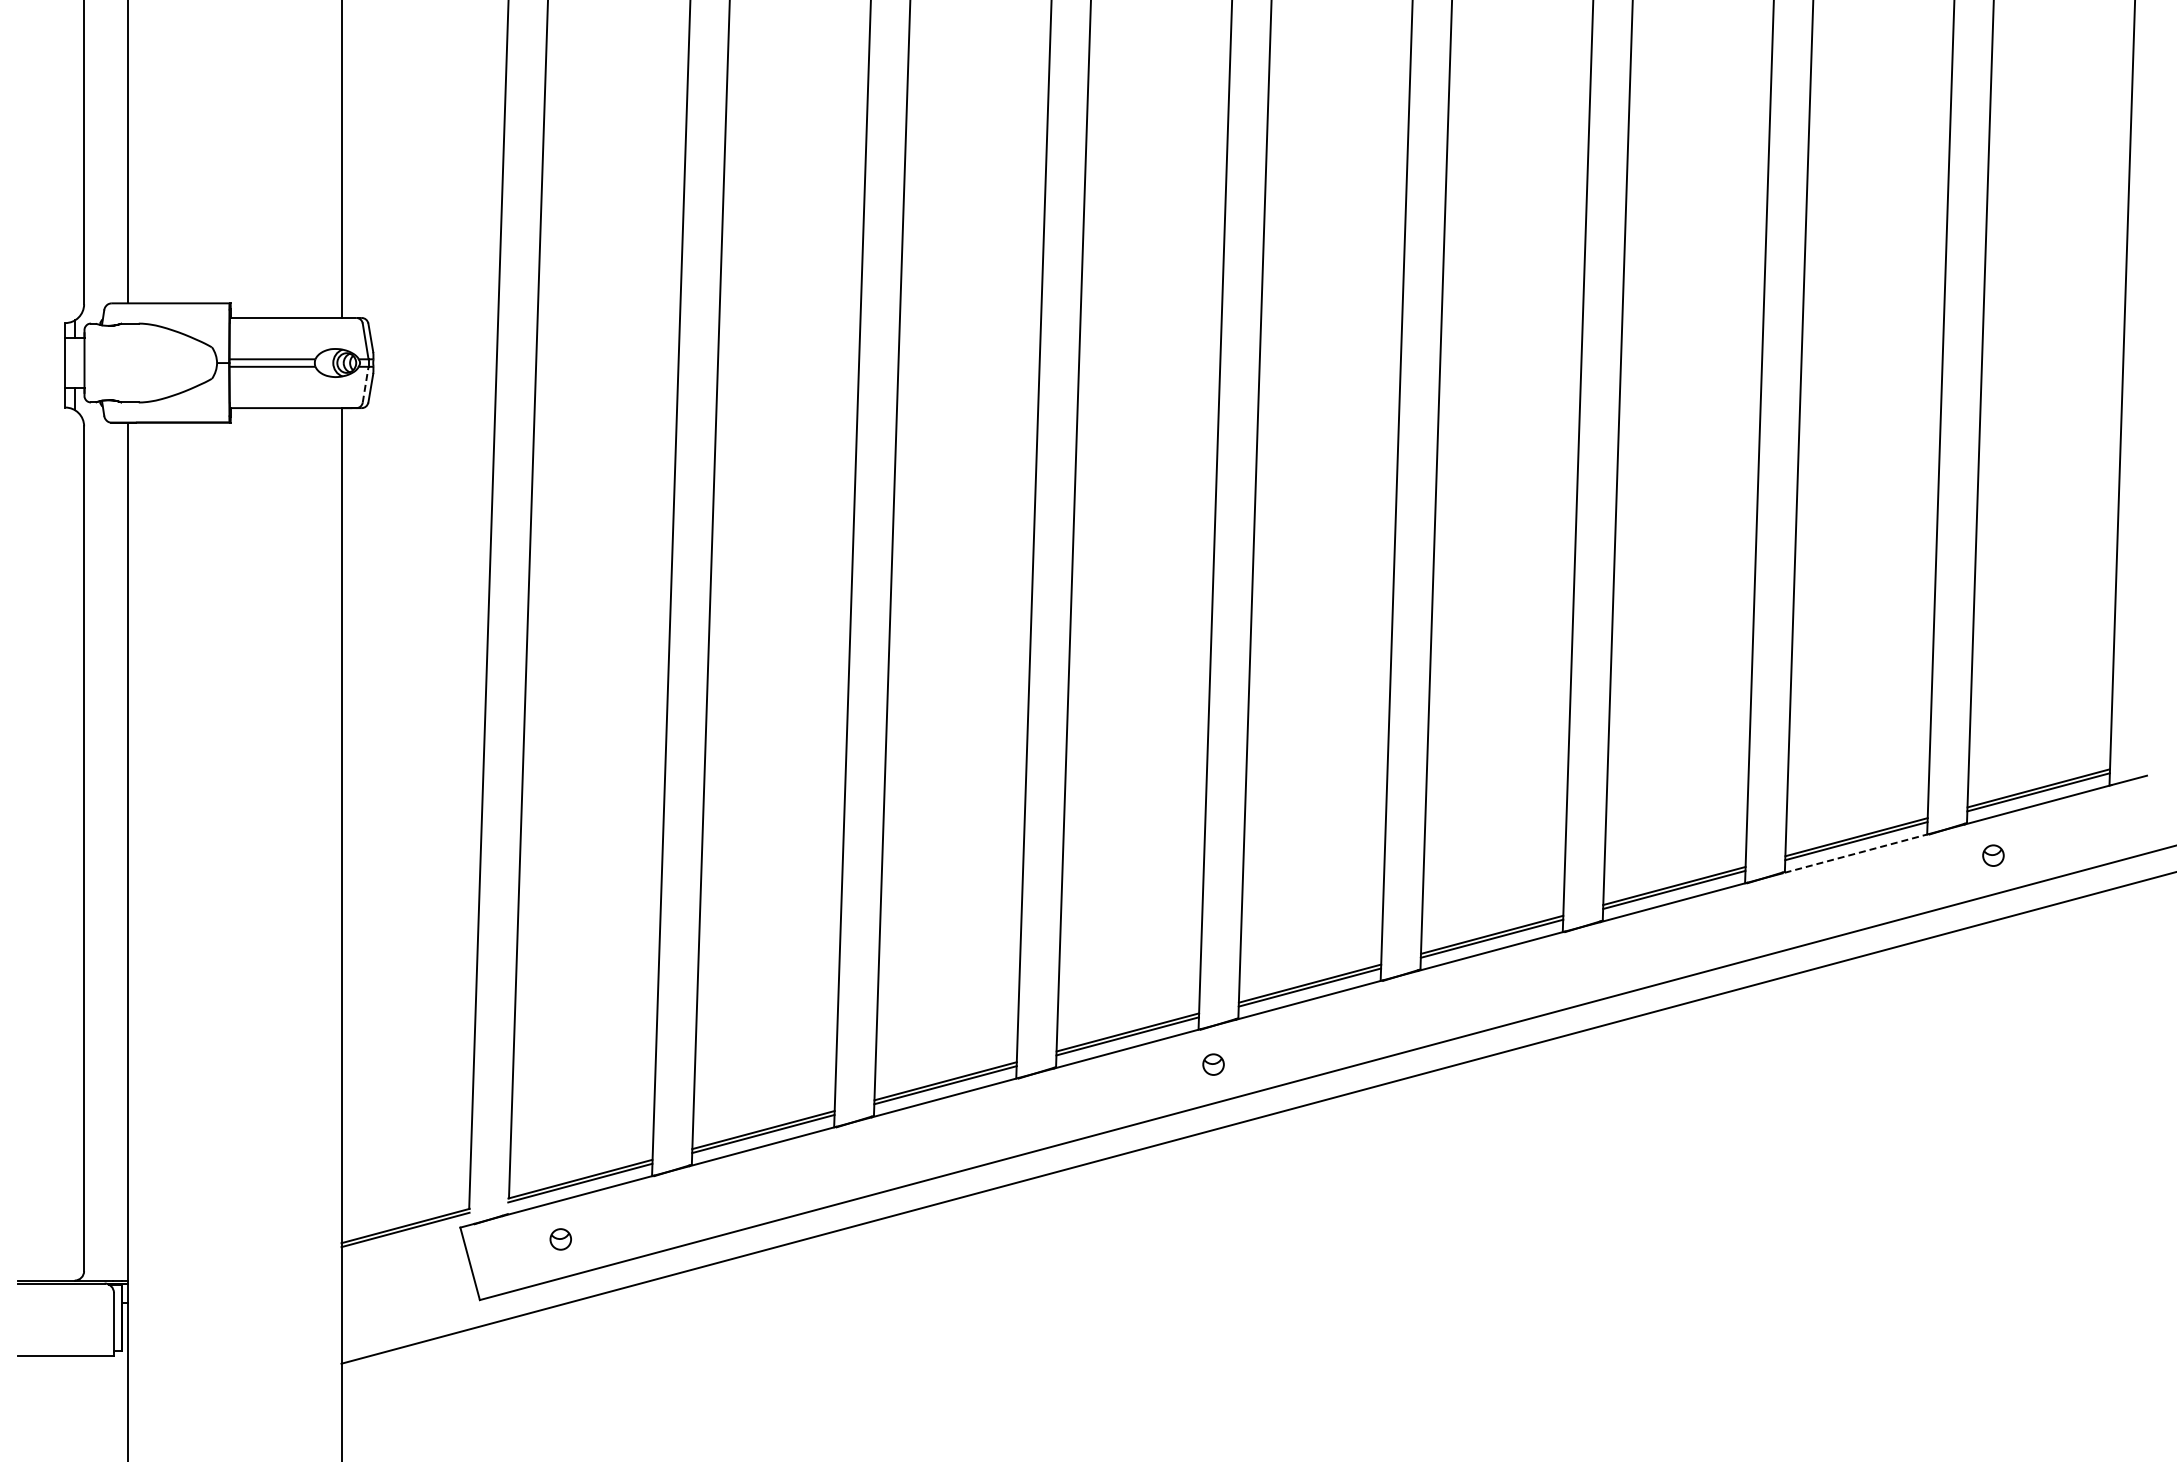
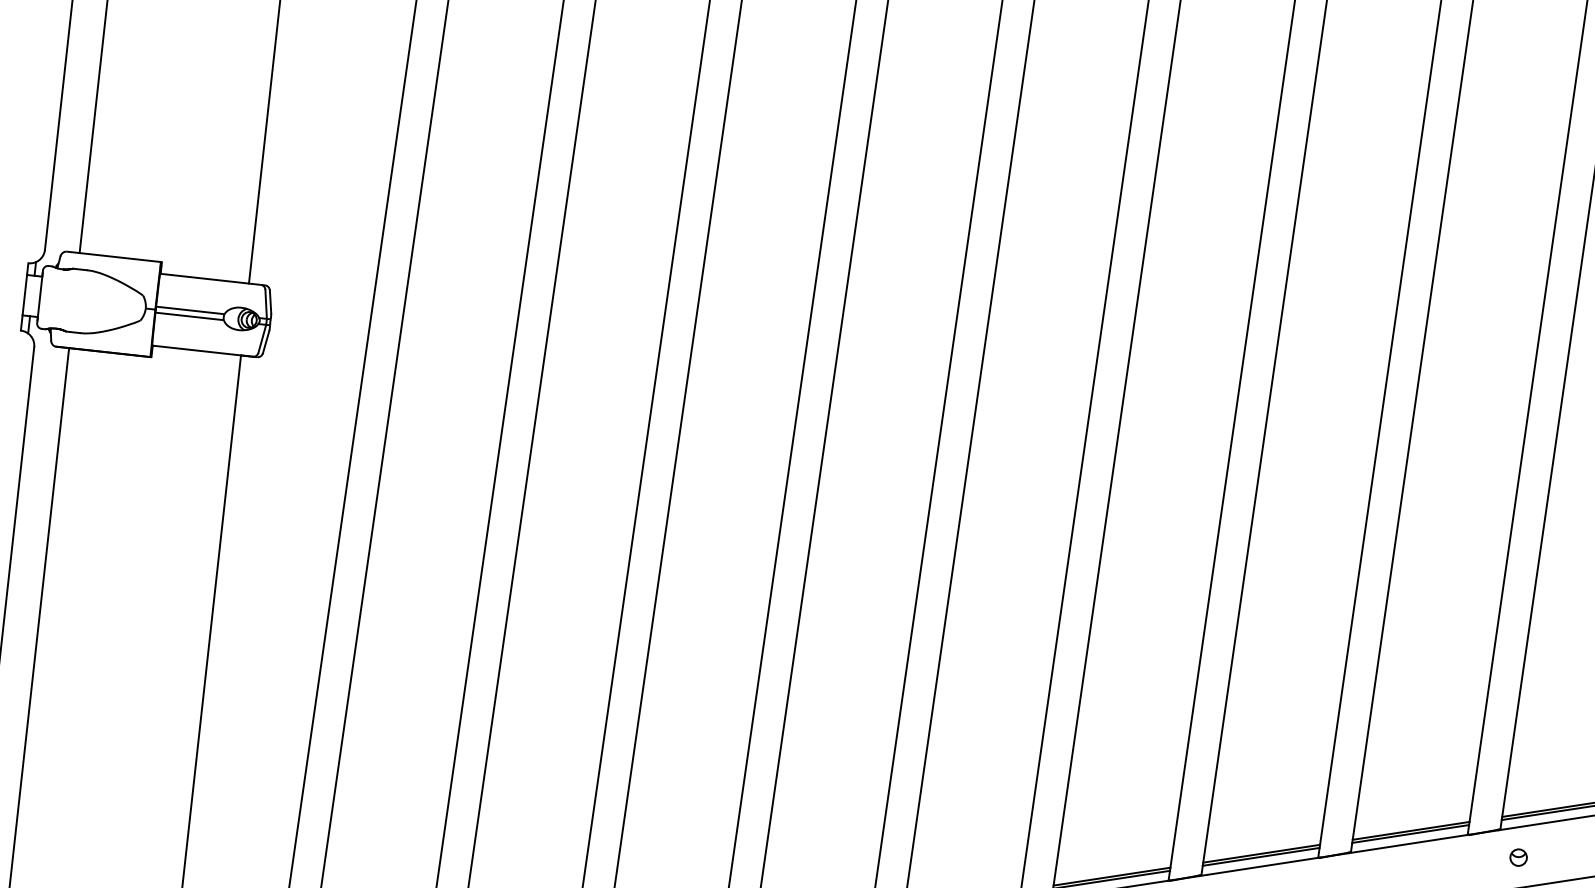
line: (365, 384) -> (262, 338), dashed -> solid
line: (1855, 853) -> (1408, 843), dashed -> solid

